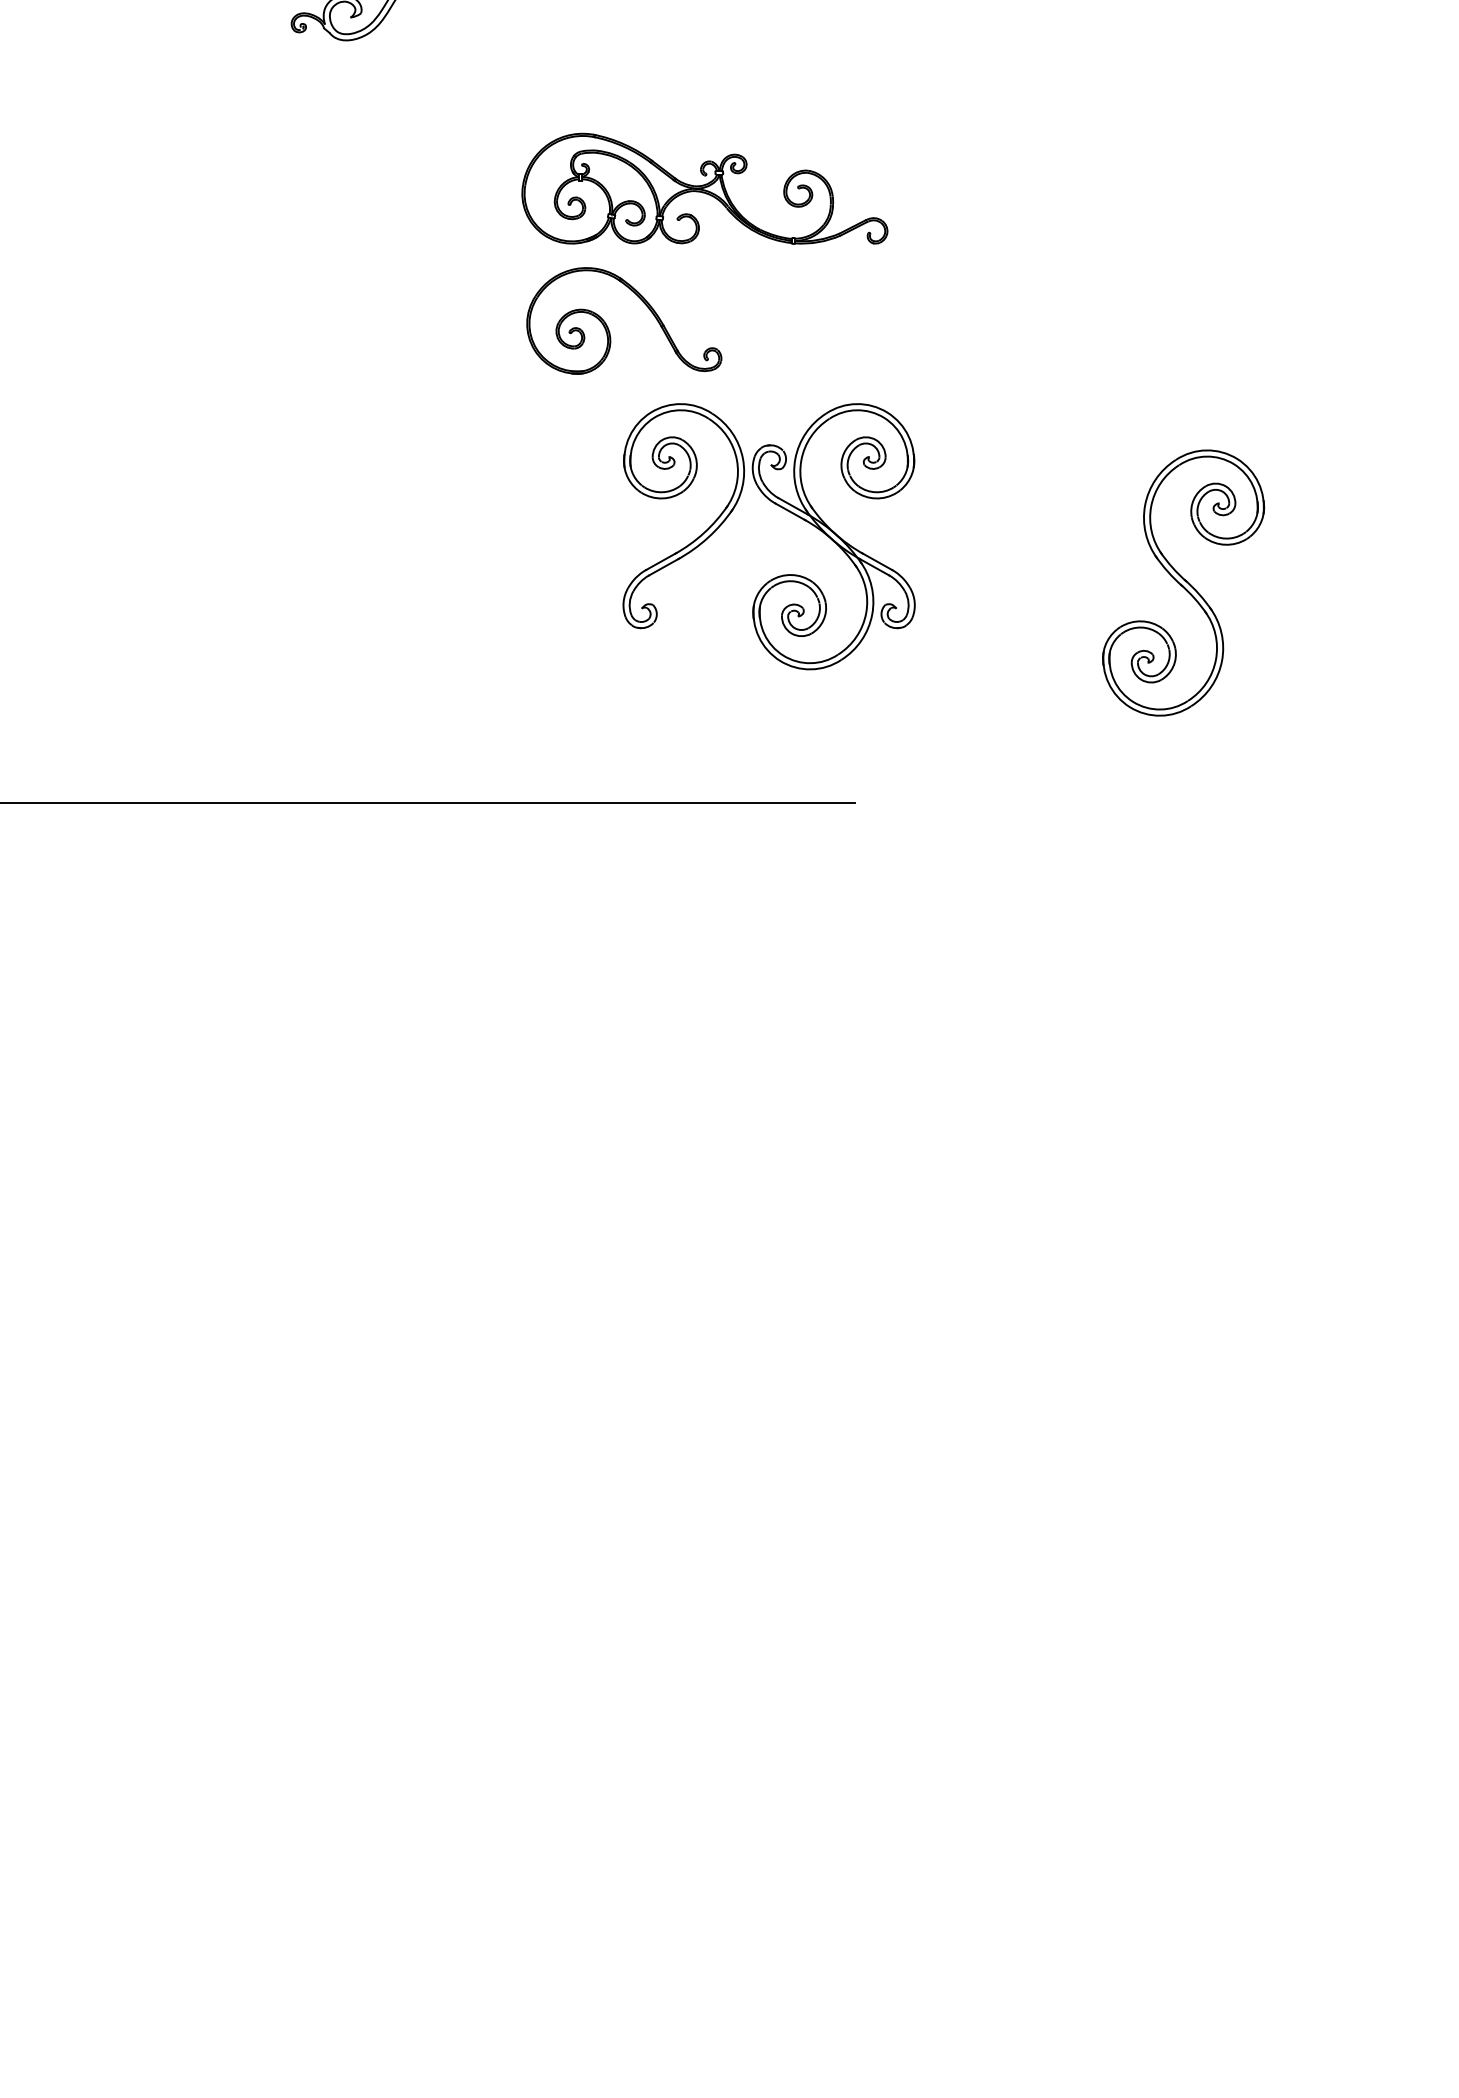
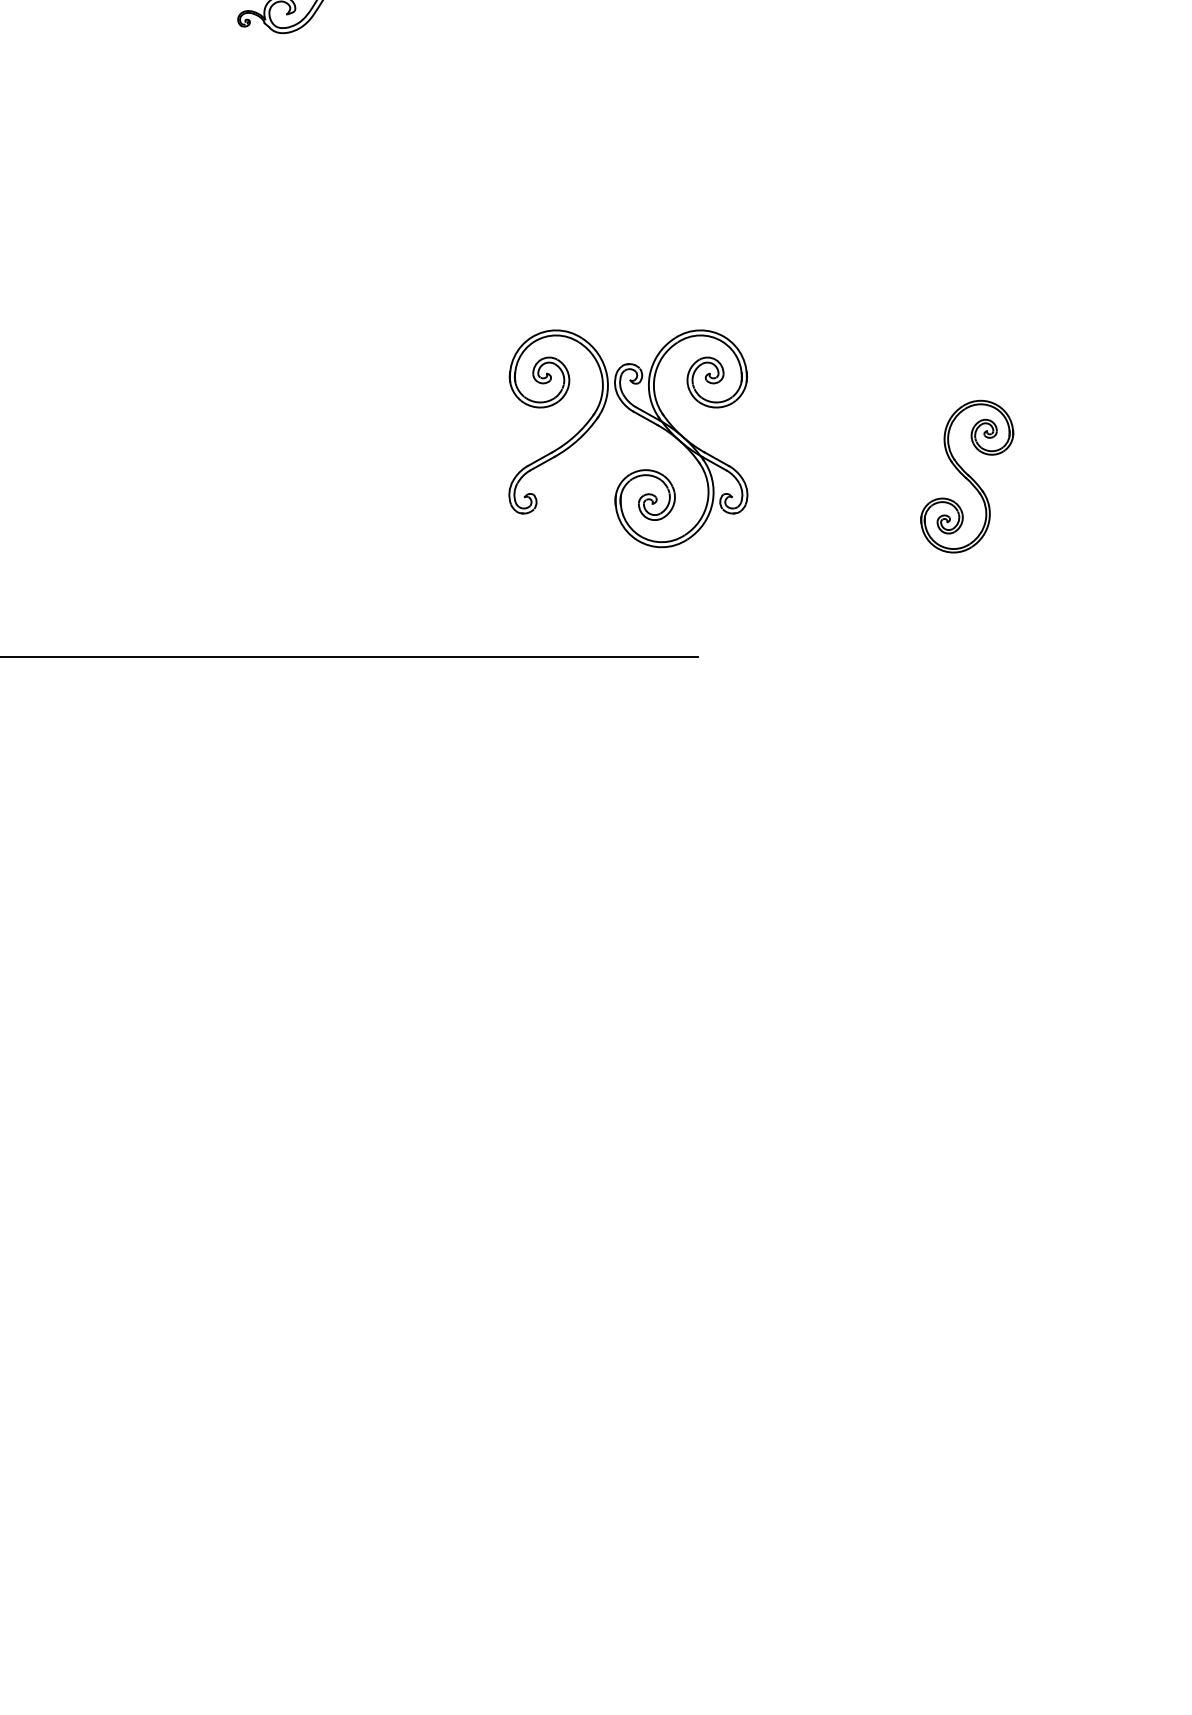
part: (704, 188) -> (575, 154), removed
part: (608, 327) -> (497, 267), removed
part: (1183, 582) -> (967, 476), size x0.7

